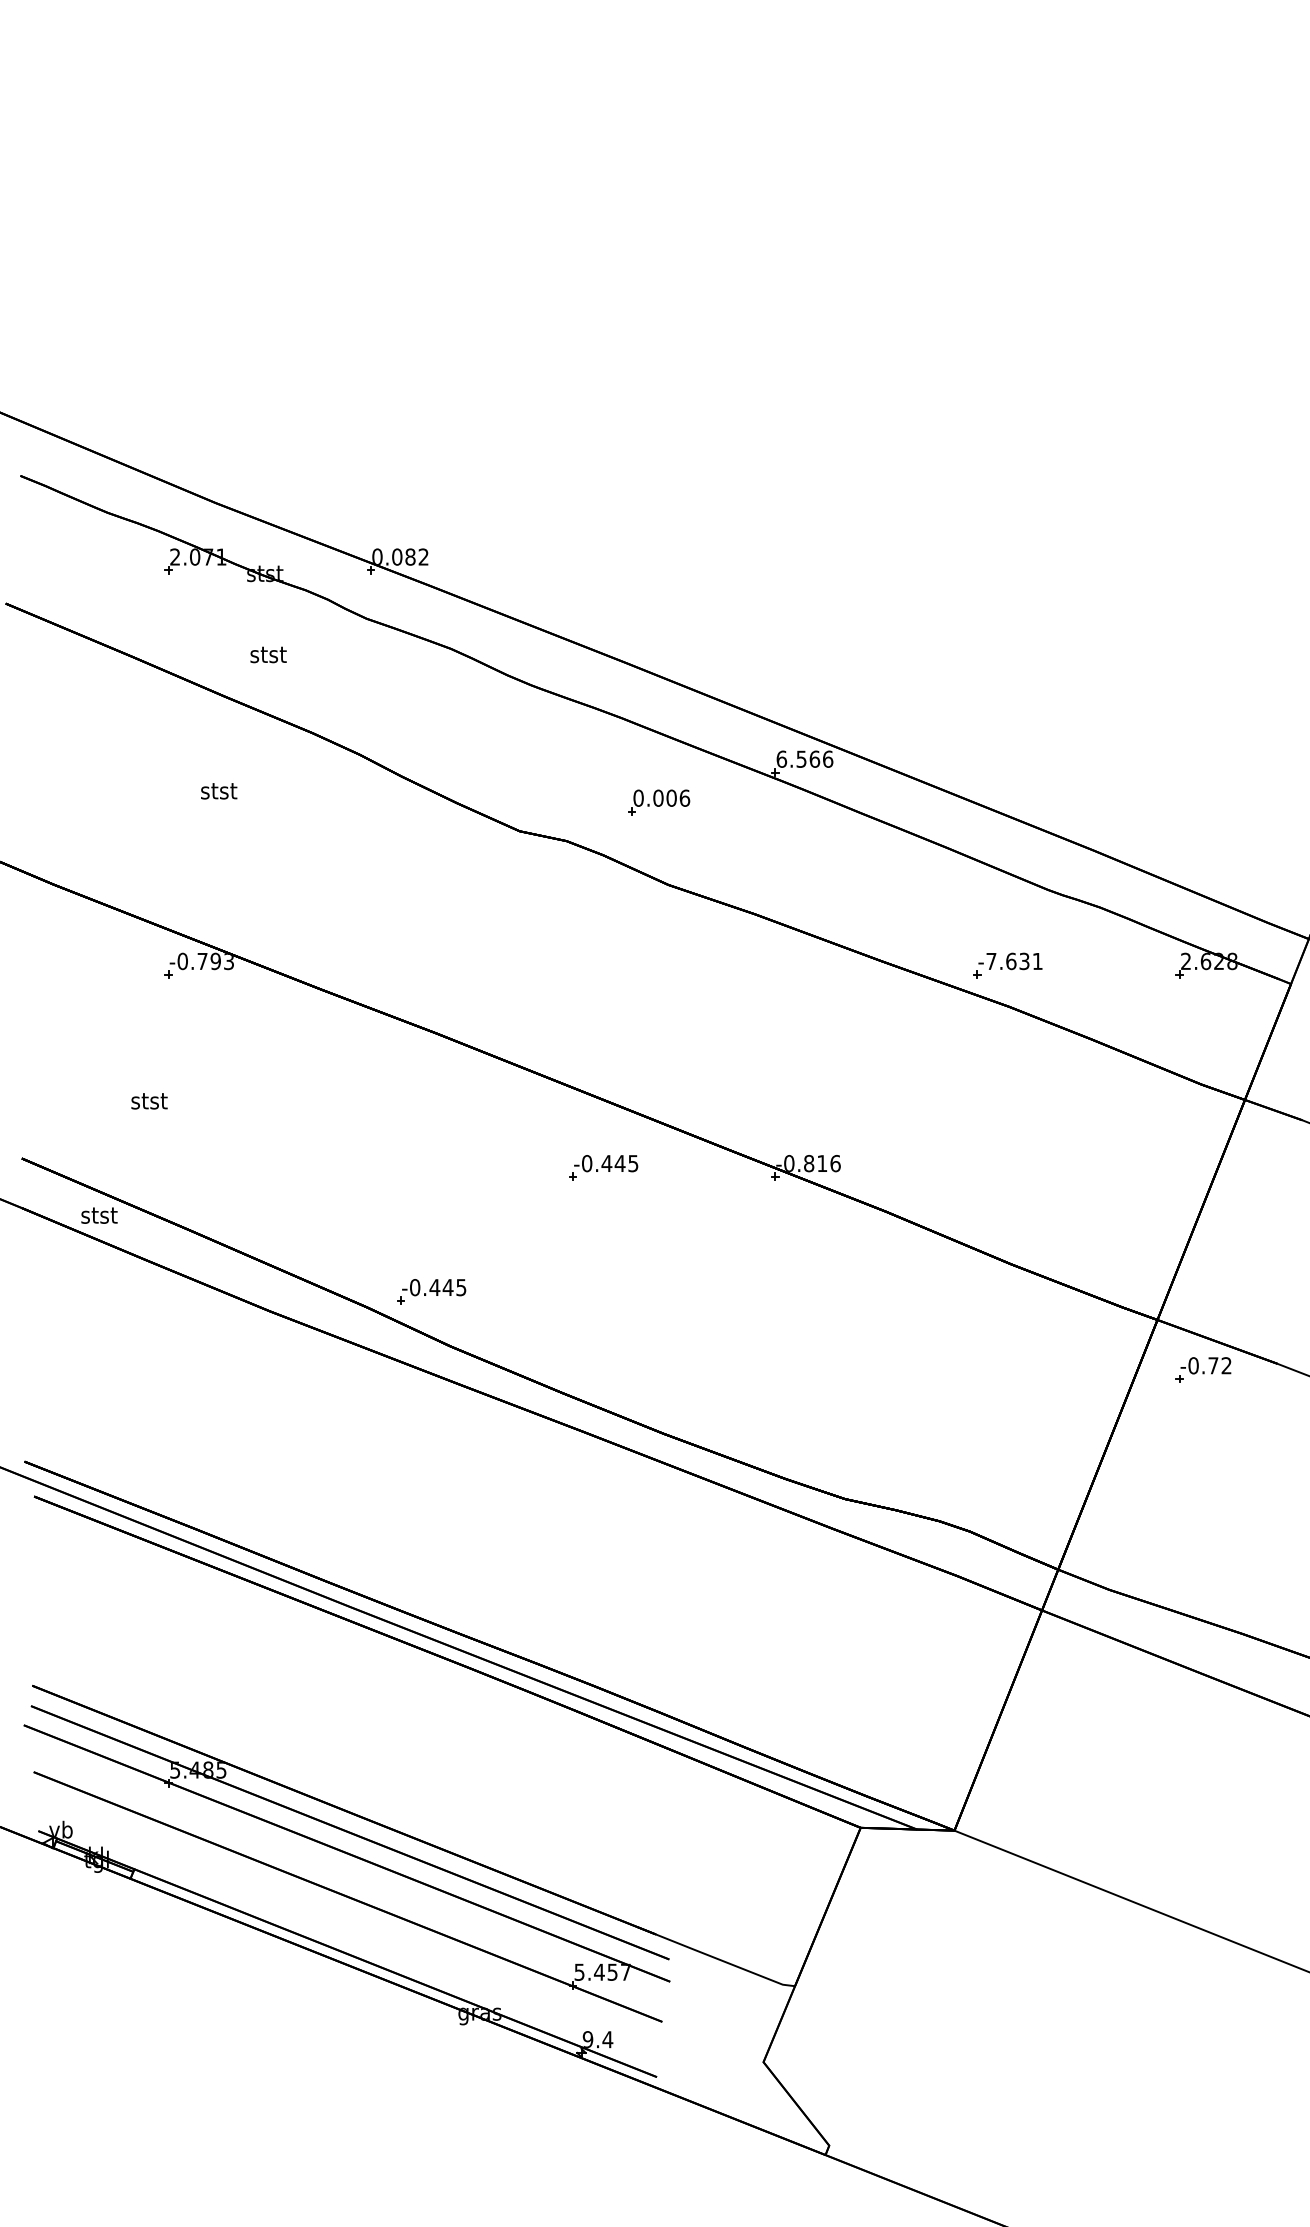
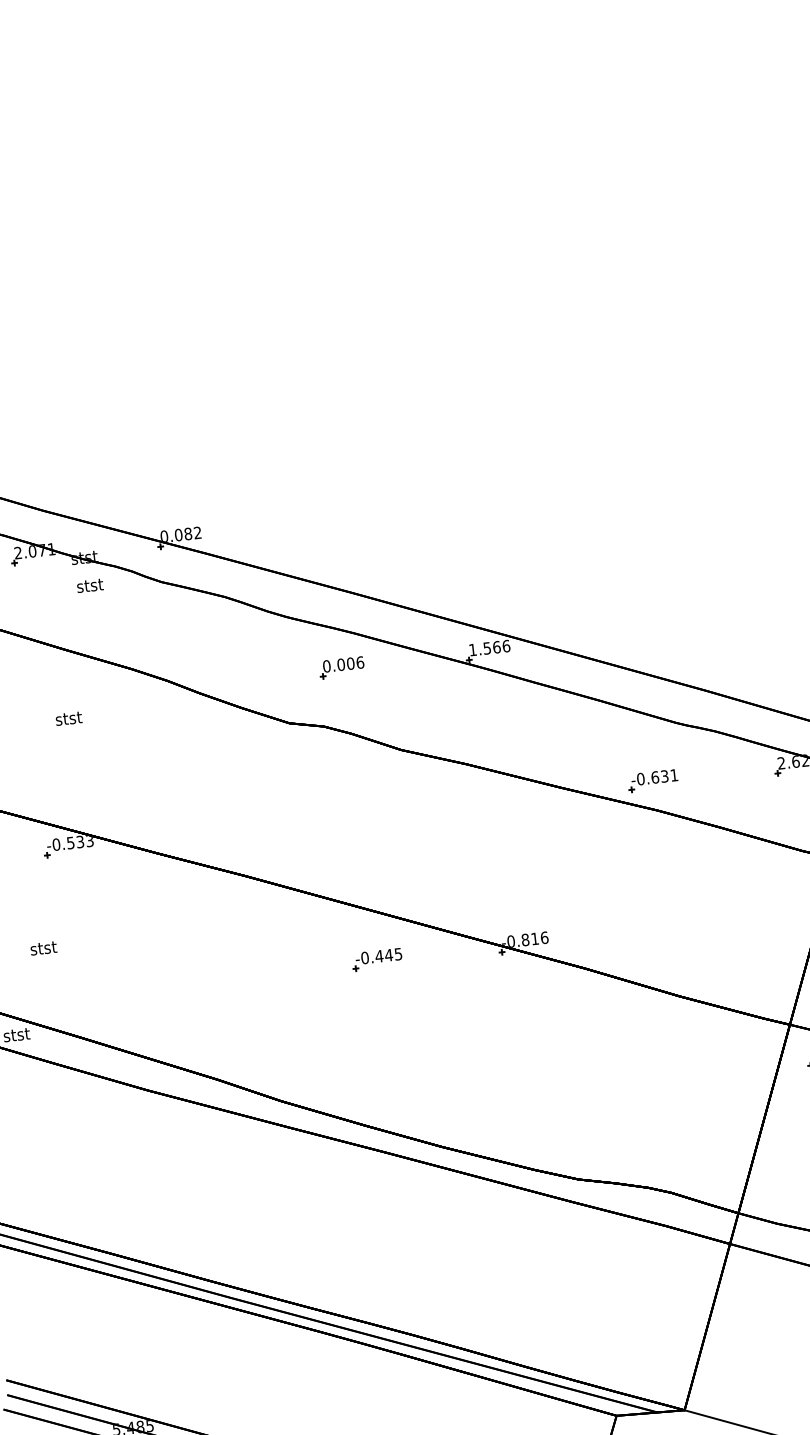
text: (268, 654) -> (90, 585), moved
text: (781, 758) -> (472, 649), 6.566 -> 1.566
part: (659, 802) -> (342, 667), moved
text: (208, 961) -> (75, 842), -0.793 -> -0.533
text: (991, 961) -> (640, 779), -7.631 -> -0.631
part: (431, 1291) -> (262, 1063), removed

